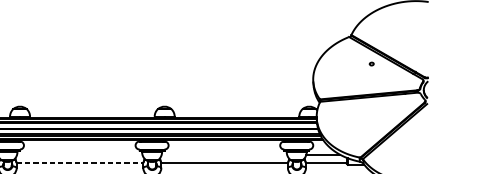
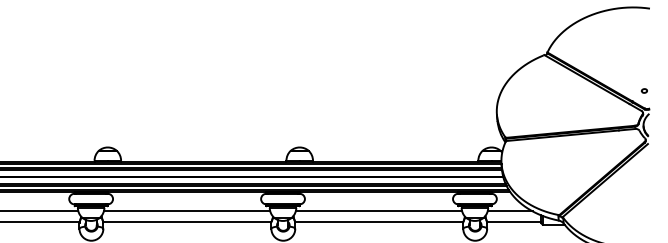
part: (371, 63) -> (643, 90), moved
line: (79, 154) -> (186, 211), added
line: (224, 154) -> (378, 211), added
line: (80, 163) -> (187, 222), dashed -> solid

